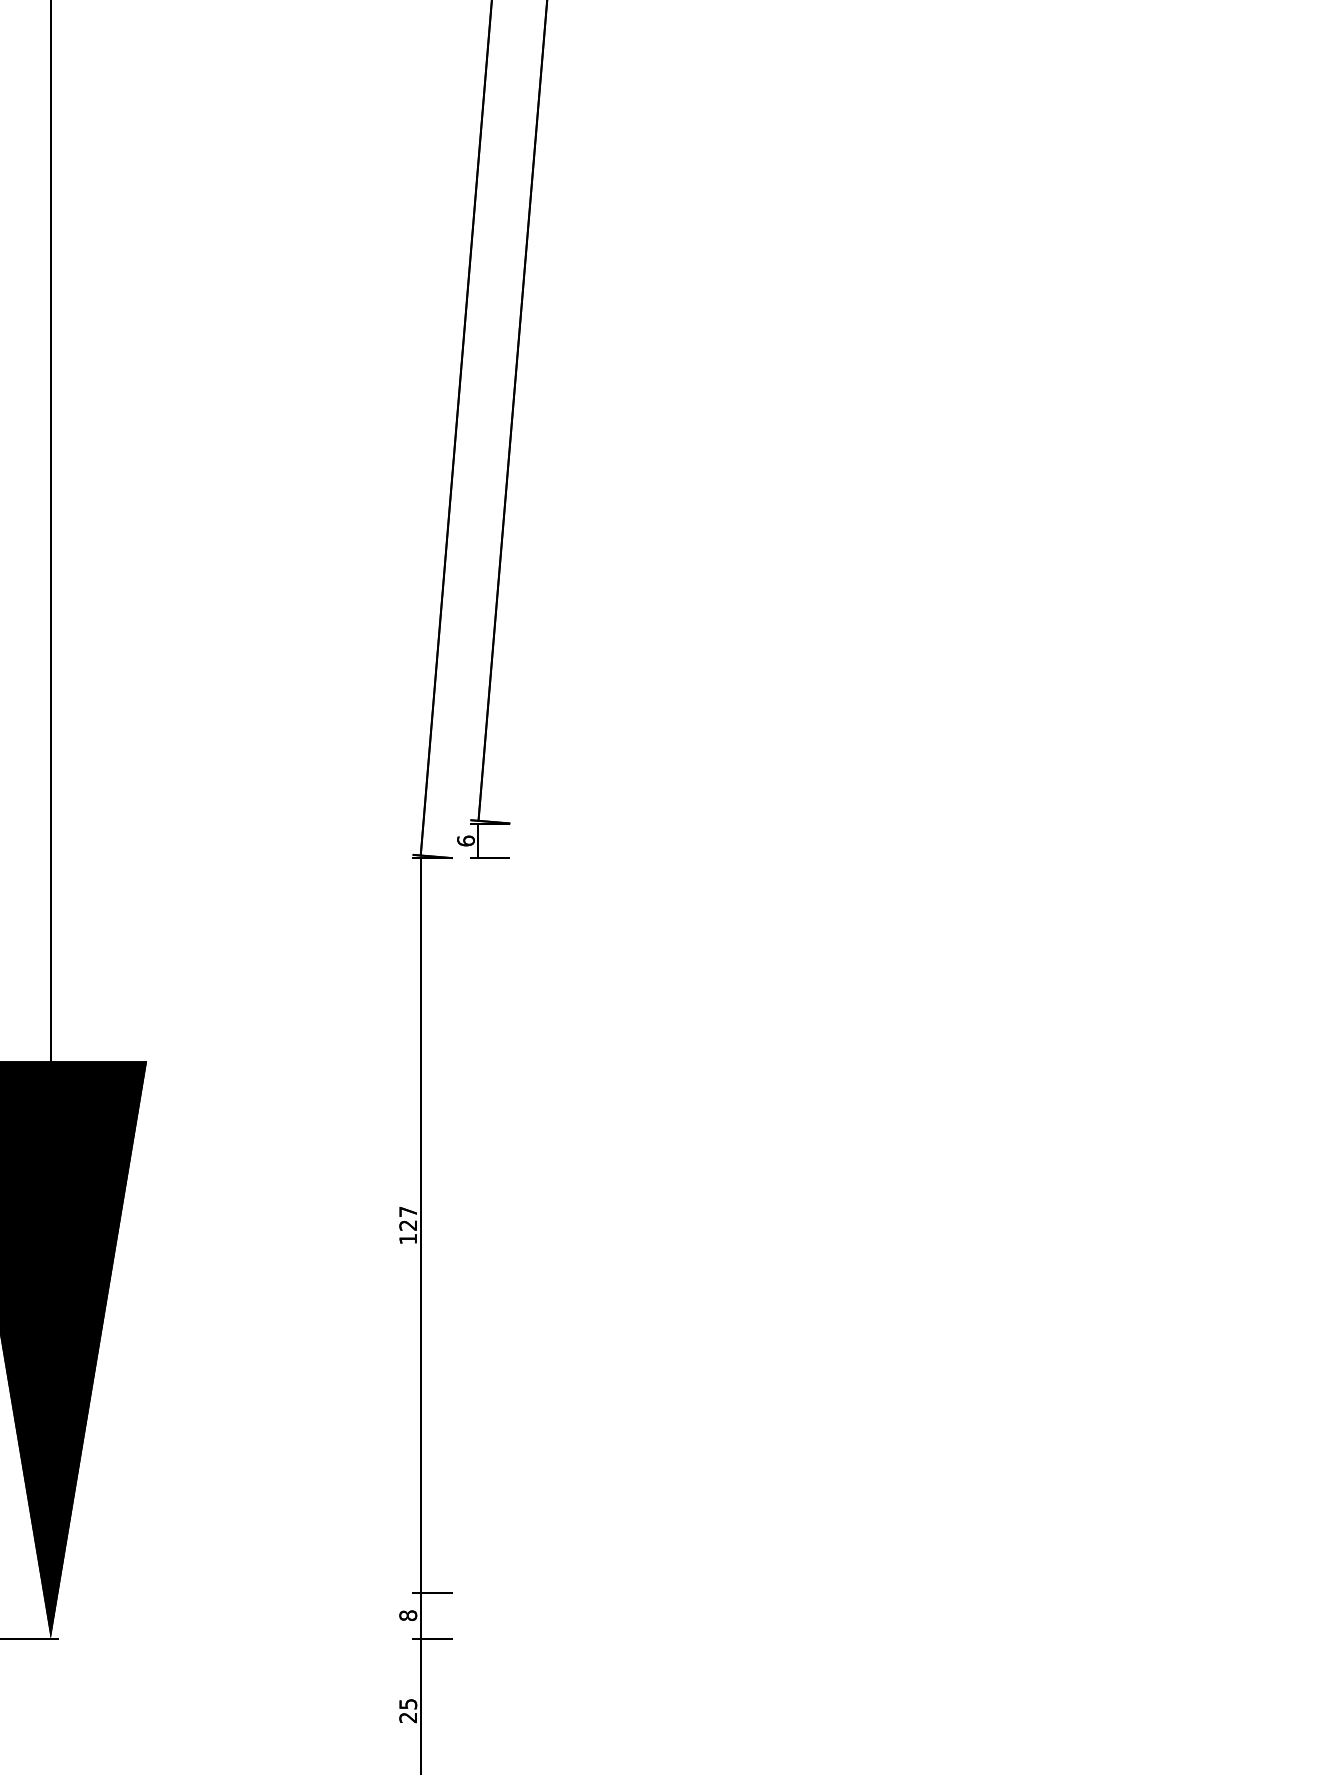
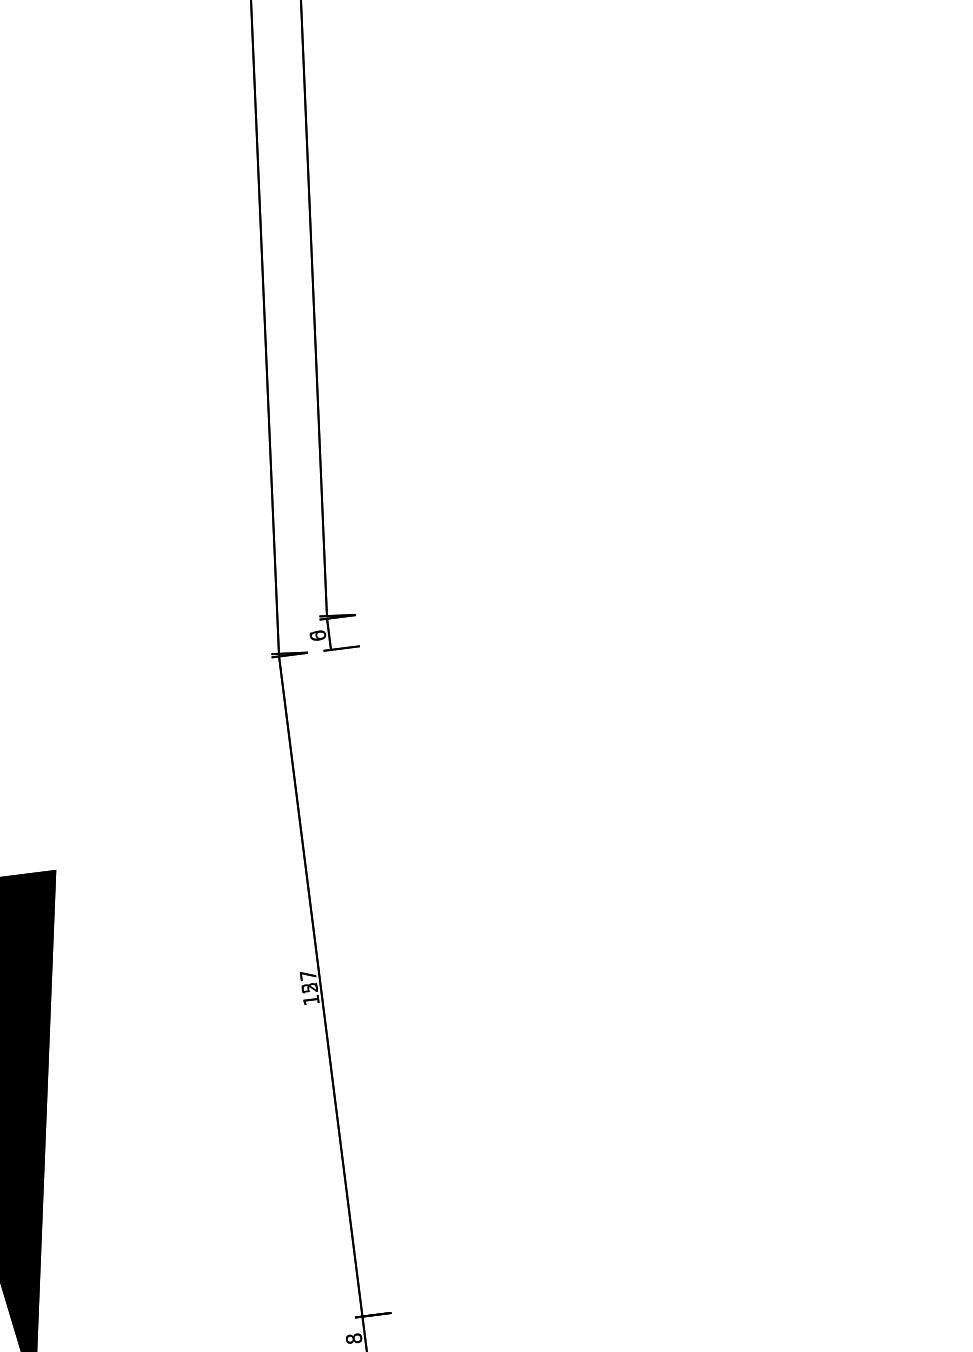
text: (465, 840) -> (317, 635), 6 -> 0
text: (408, 1225) -> (309, 987), 127 -> 157

